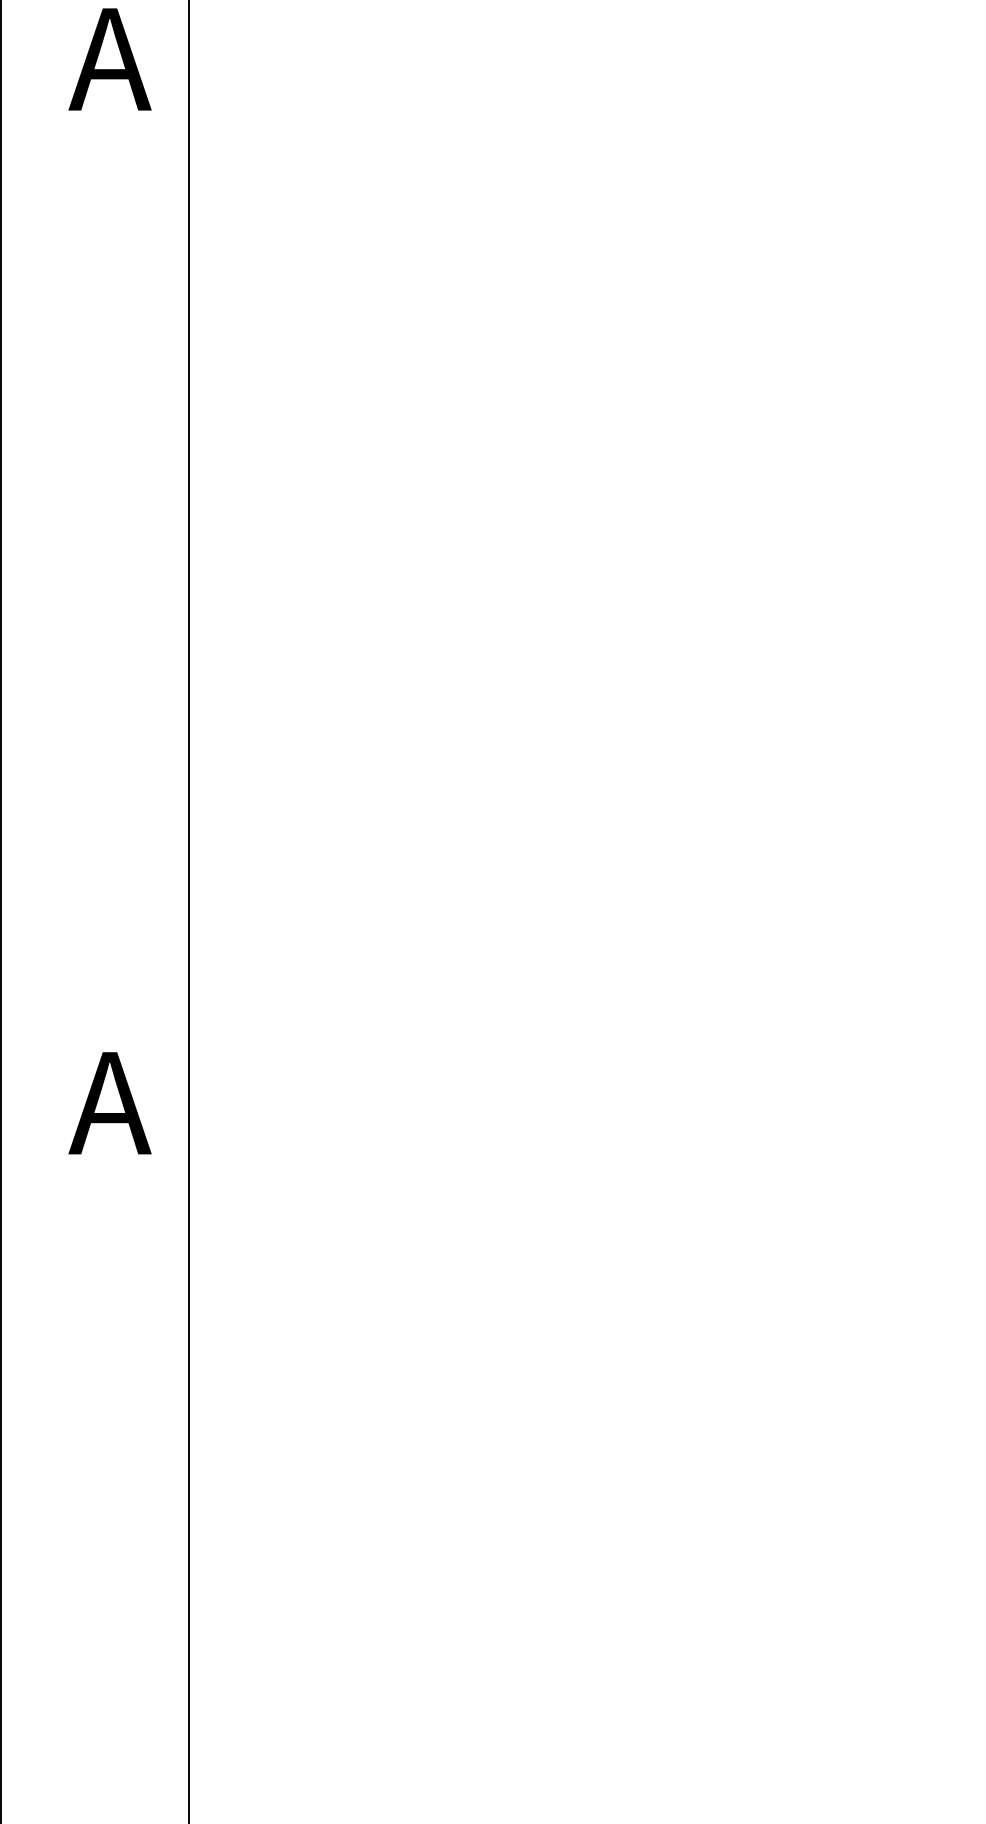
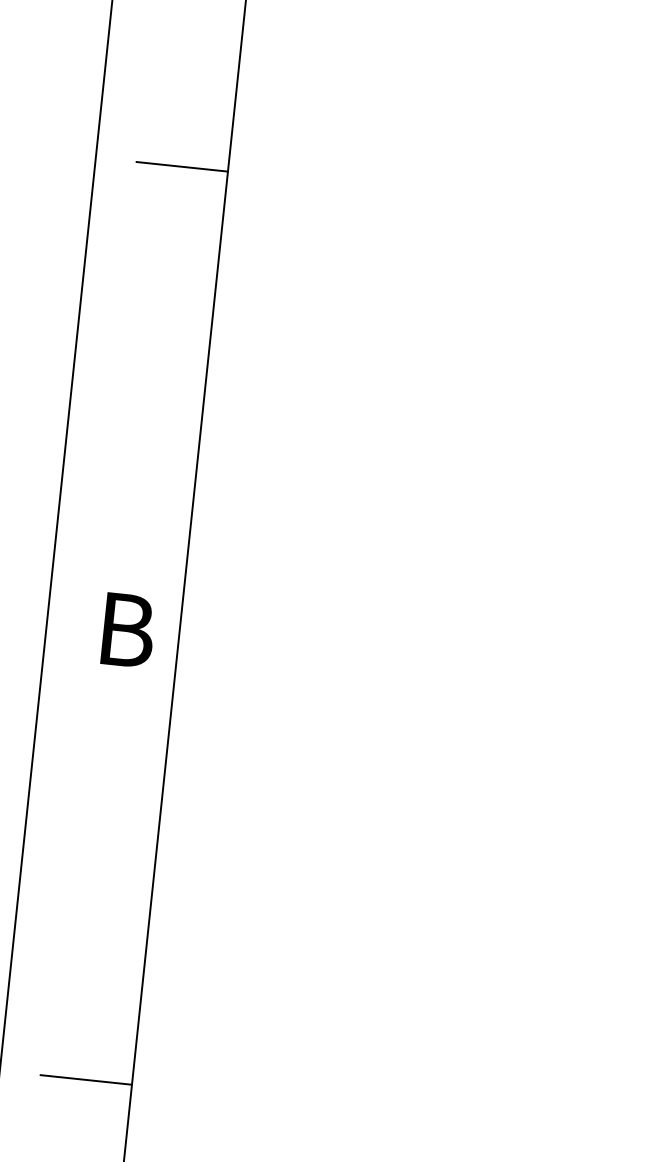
line: (124, 442) -> (182, 166), added
text: (110, 1103) -> (123, 630), A -> B
line: (124, 1742) -> (86, 1080), added

